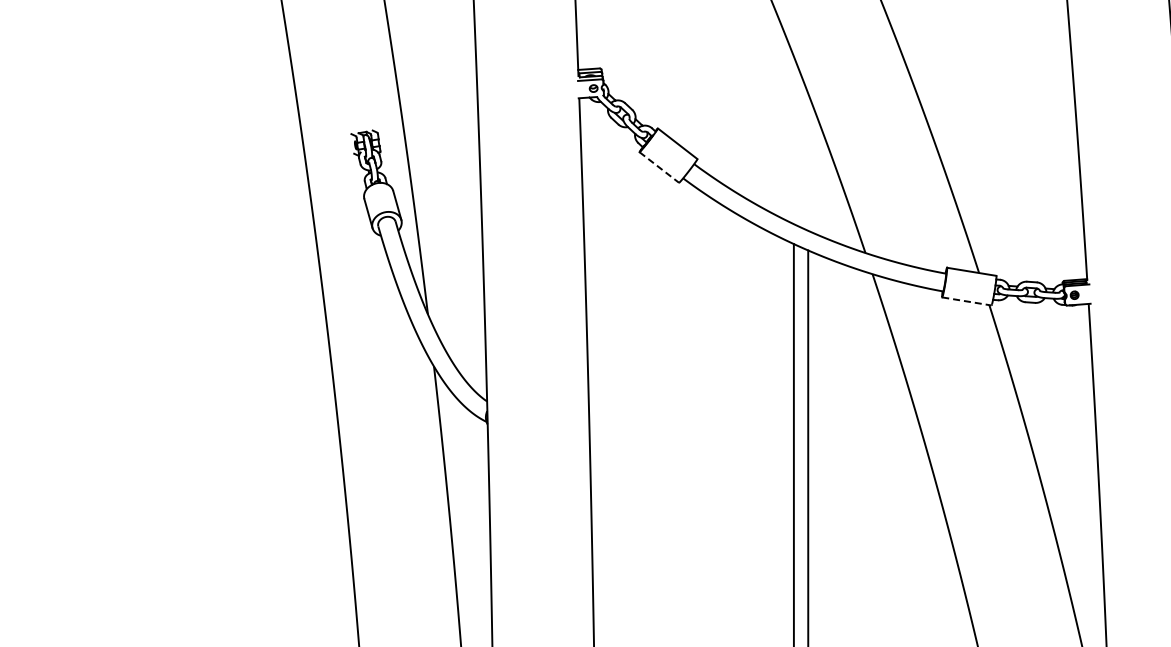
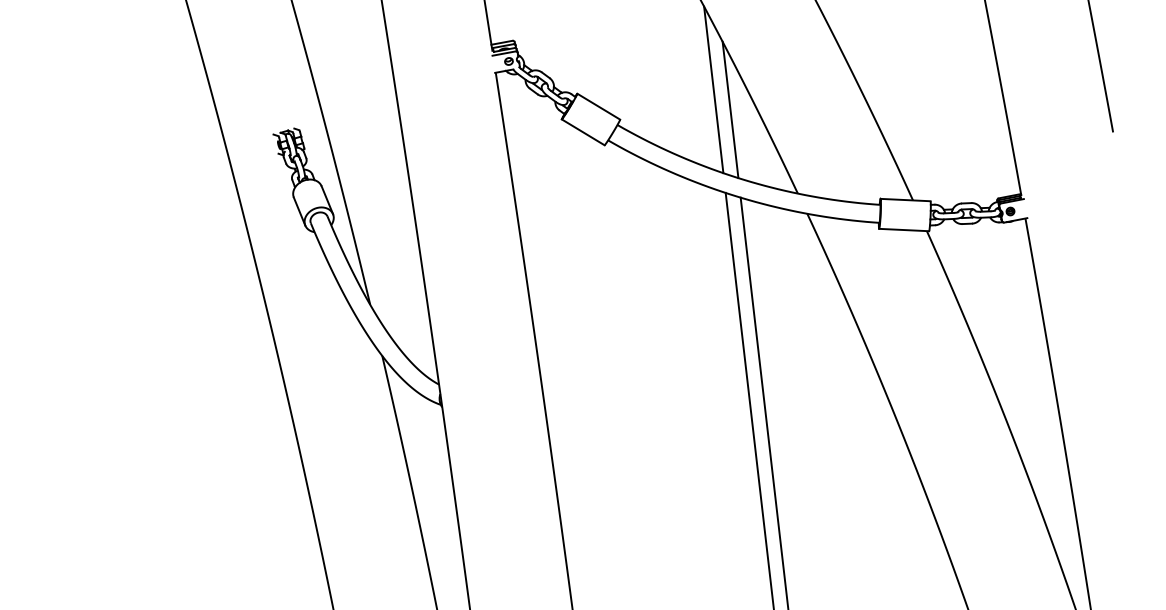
line: (793, 140) -> (713, 90), added
line: (808, 161) -> (730, 109), added
line: (659, 167) -> (583, 132), dashed -> solid
line: (966, 301) -> (903, 230), dashed -> solid

